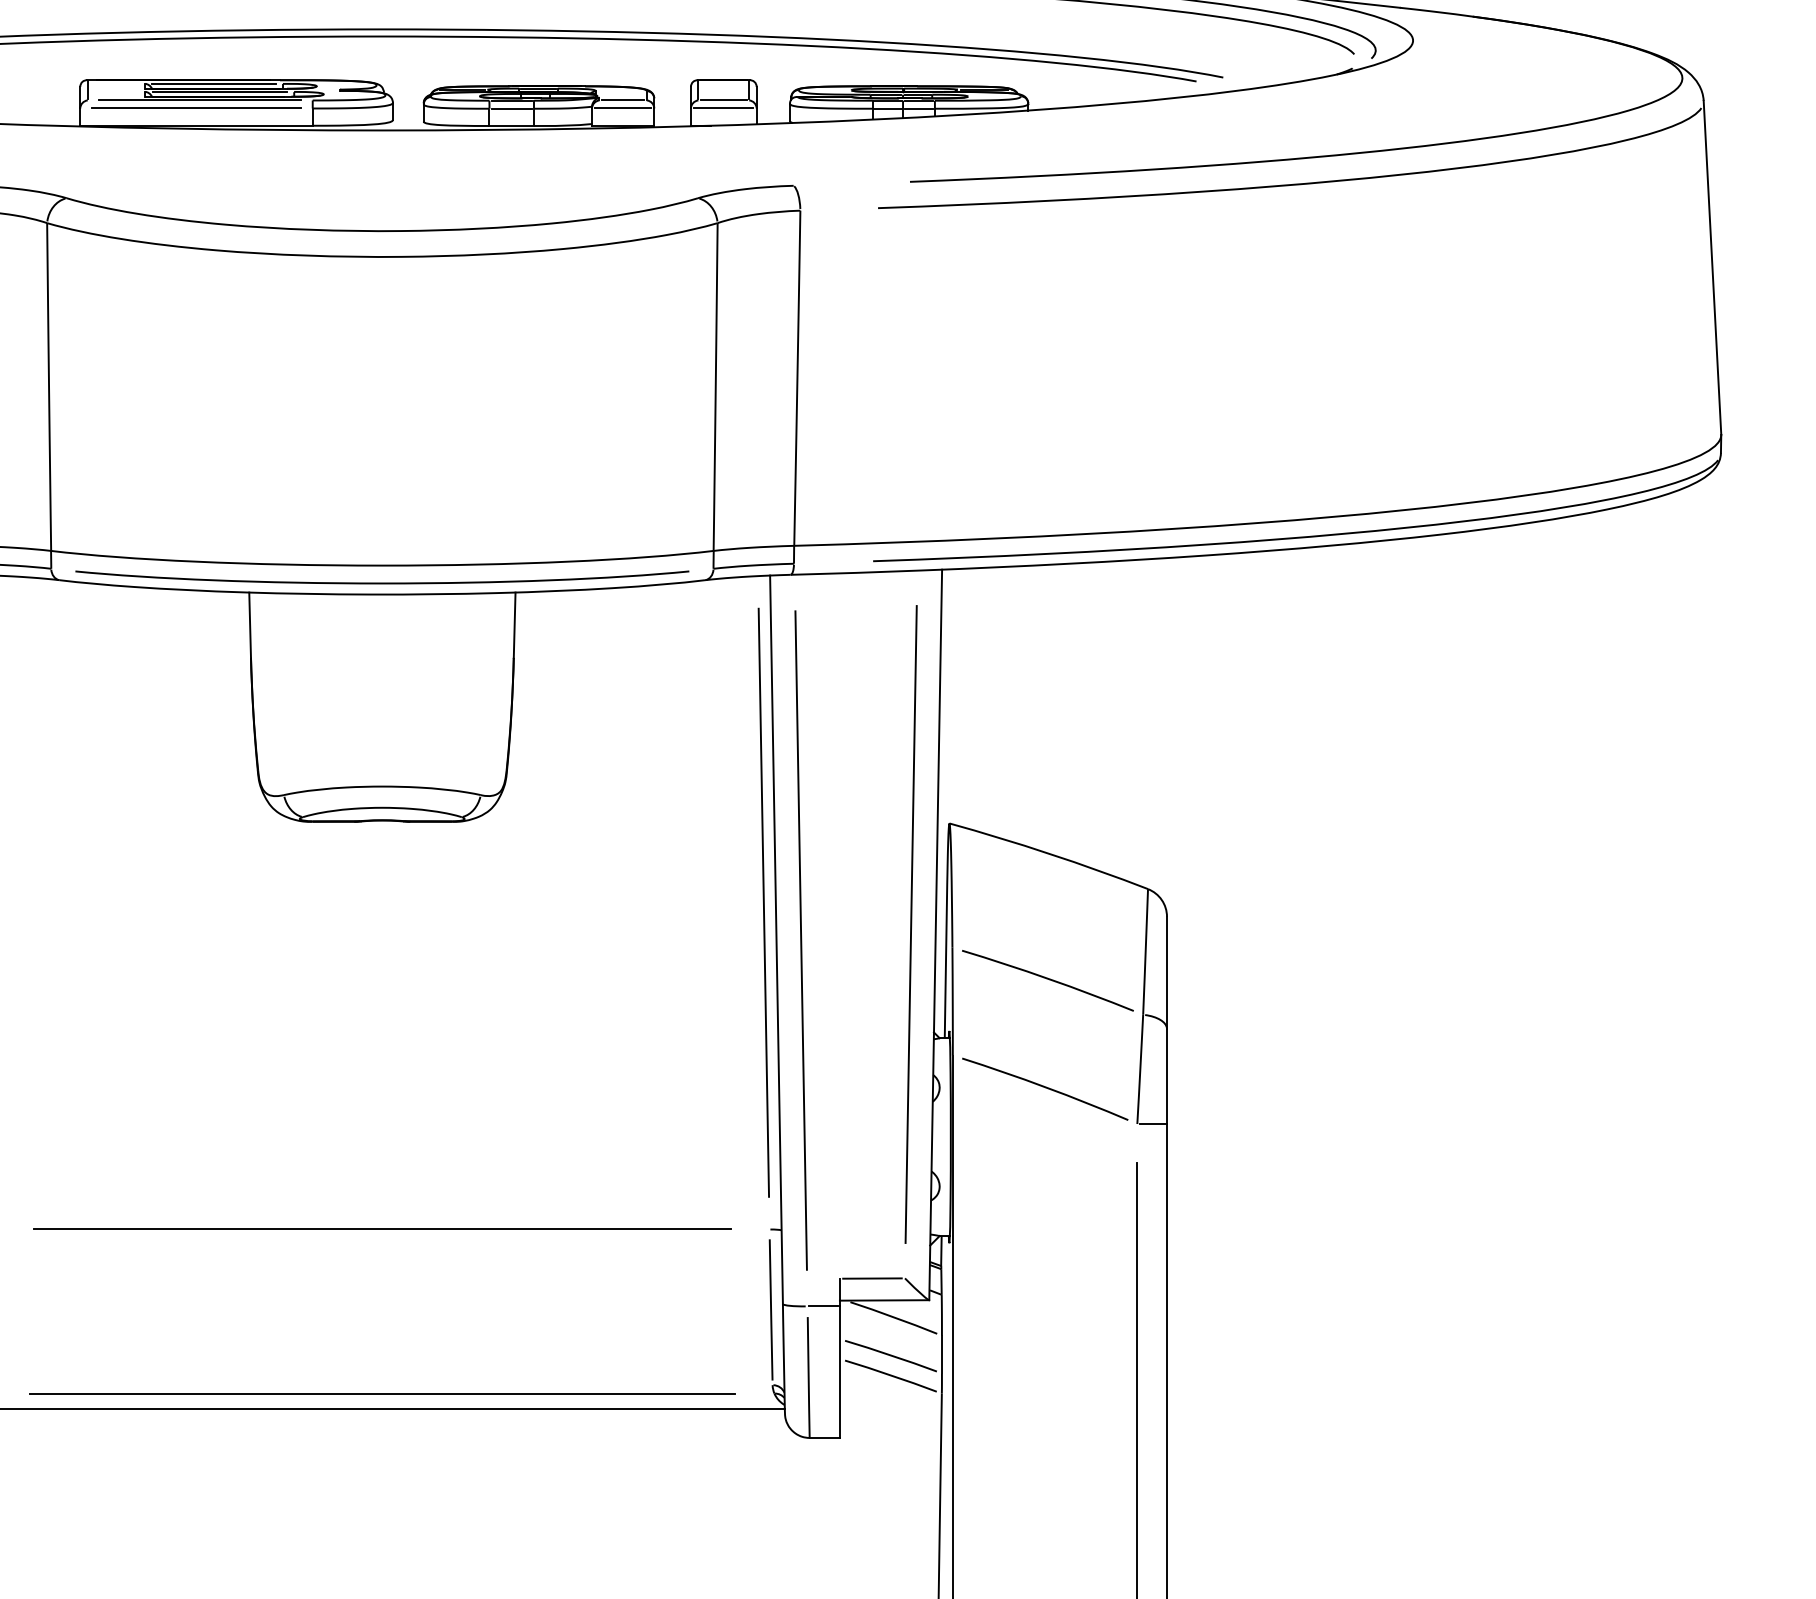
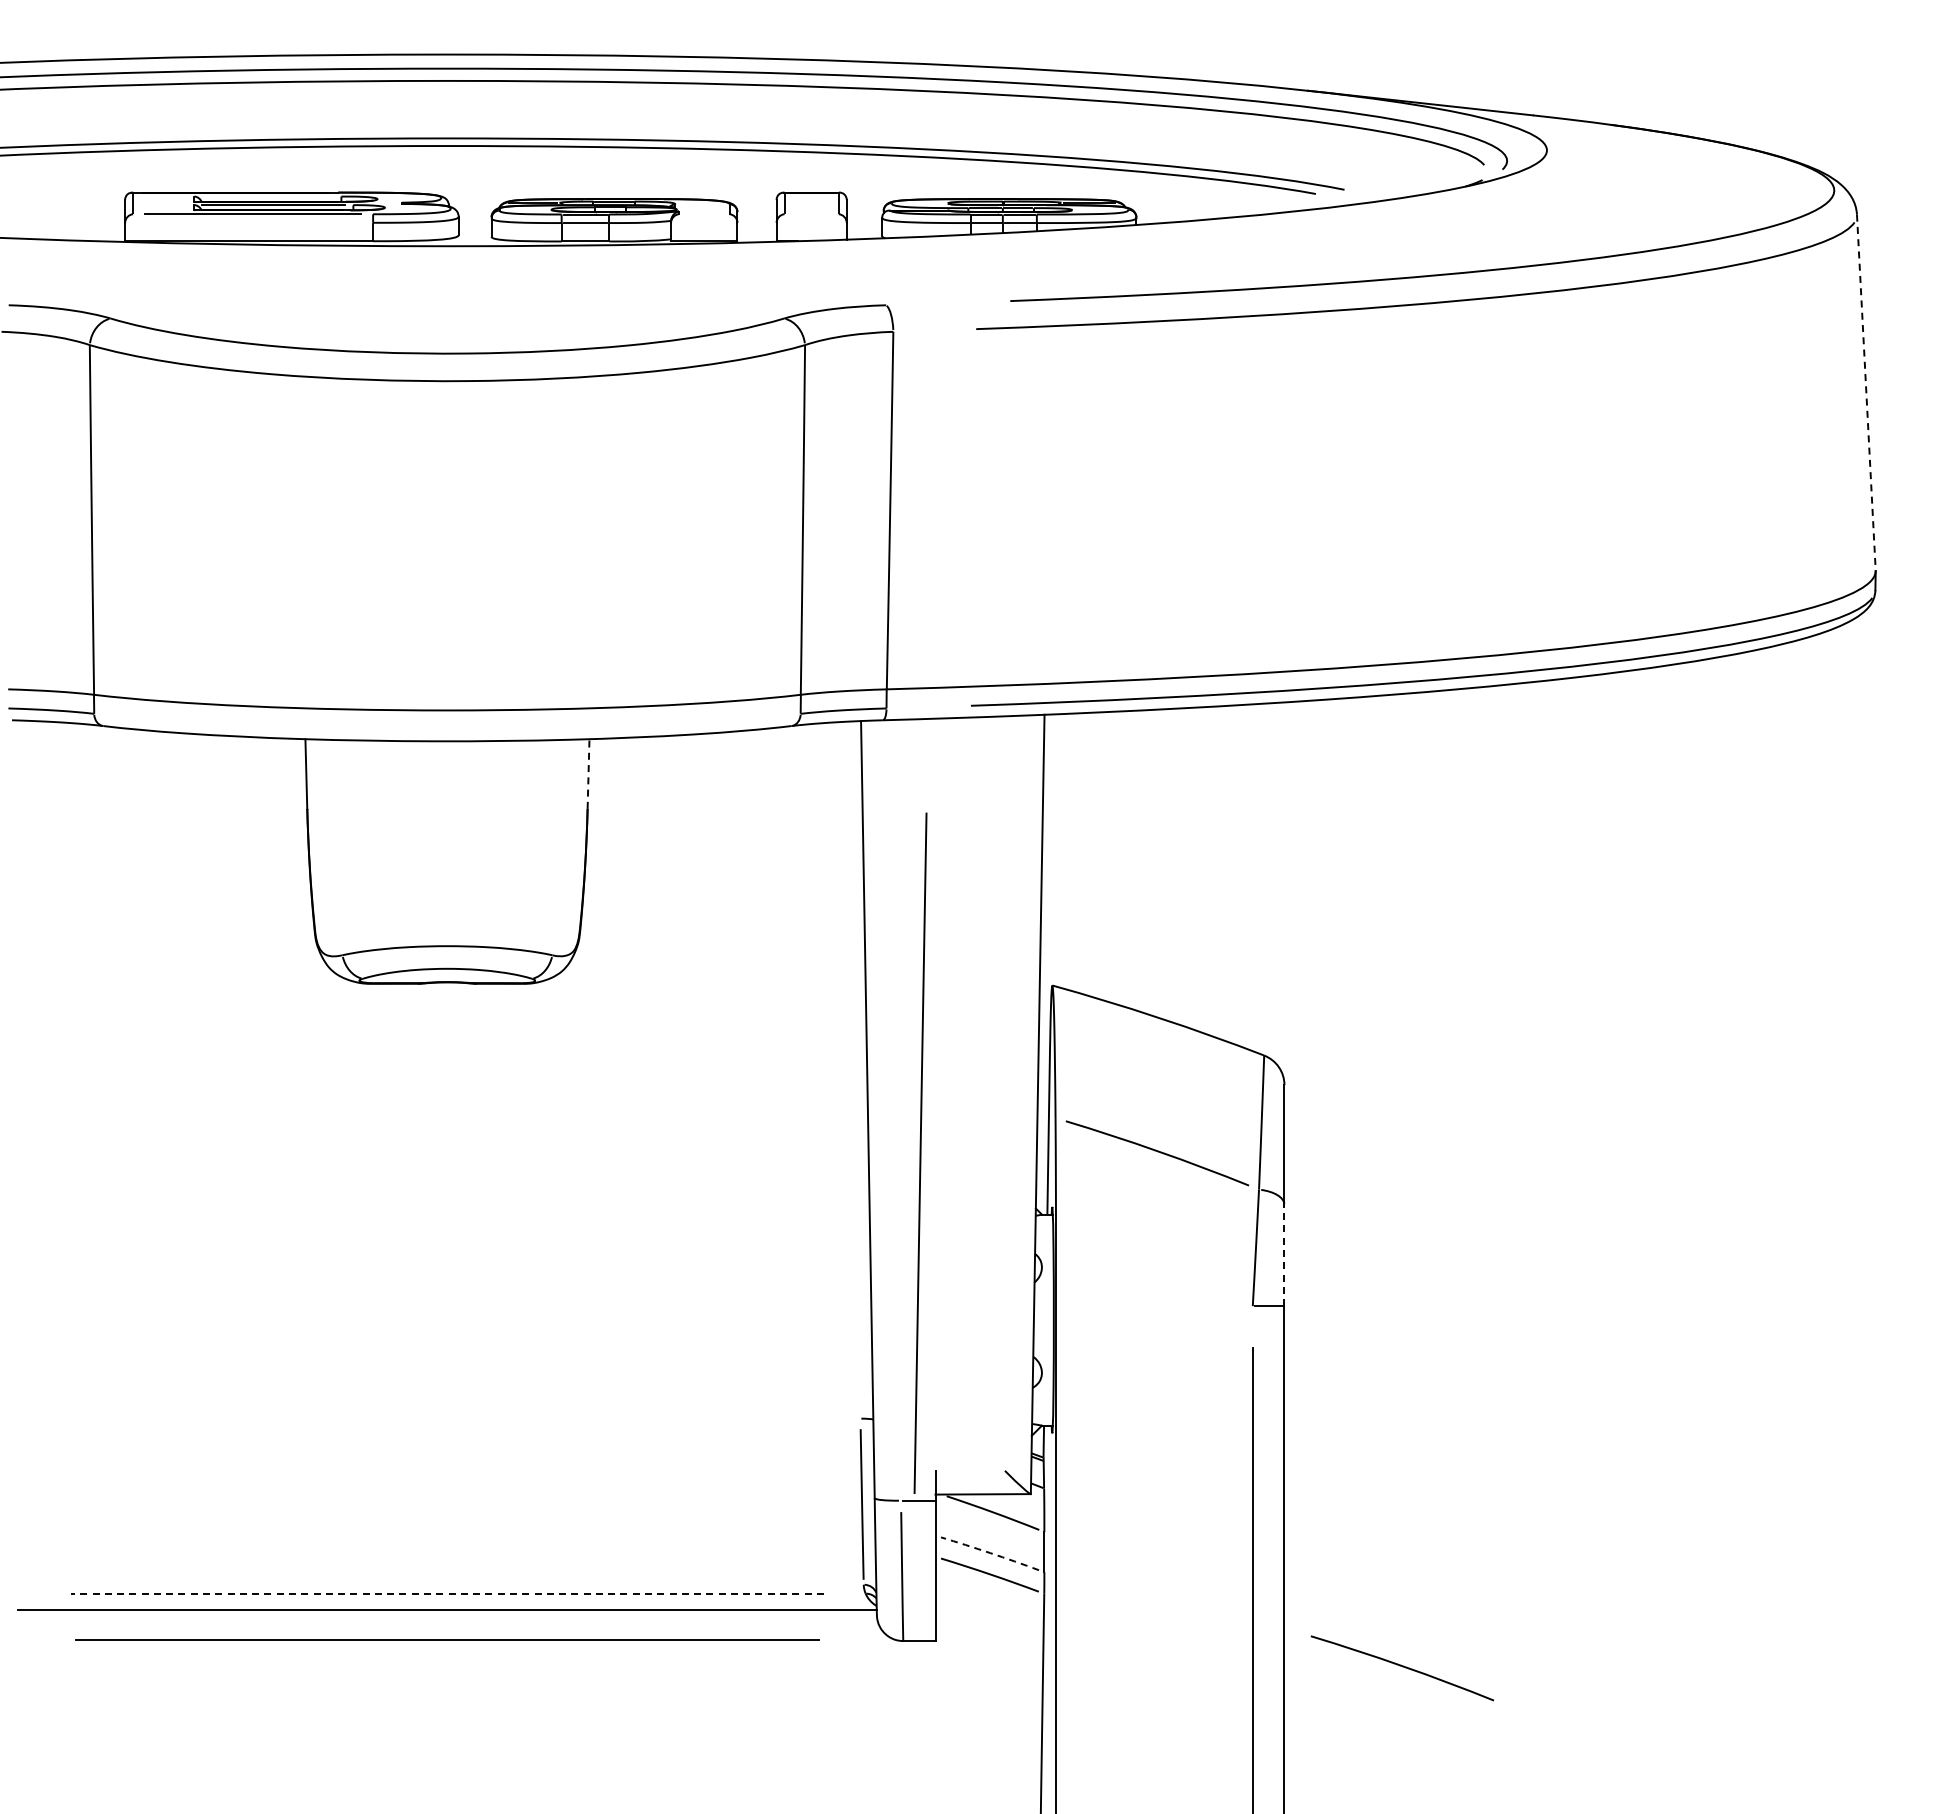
line: (213, 83) -> (267, 196), removed
line: (623, 100) -> (704, 214), removed
line: (723, 100) -> (811, 214), removed
line: (196, 108) -> (249, 222), removed
line: (623, 108) -> (704, 222), removed
line: (723, 108) -> (811, 222), removed
line: (1712, 268) -> (1866, 393), solid -> dashed
curve: (382, 582) -> (447, 728), removed
line: (514, 625) -> (588, 774), solid -> dashed
line: (763, 902) -> (853, 1069), removed
line: (911, 923) -> (920, 1152), moved
line: (801, 940) -> (894, 1110), removed
line: (1167, 1076) -> (1284, 1255), solid -> dashed
arc: (1045, 1087) -> (1154, 1267), removed
line: (382, 1229) -> (447, 1639), moved
line: (872, 1278) -> (970, 1470), removed
arc: (891, 1355) -> (990, 1553), solid -> dashed
line: (381, 1393) -> (446, 1593), solid -> dashed
arc: (1277, 1462) -> (1402, 1667), added

